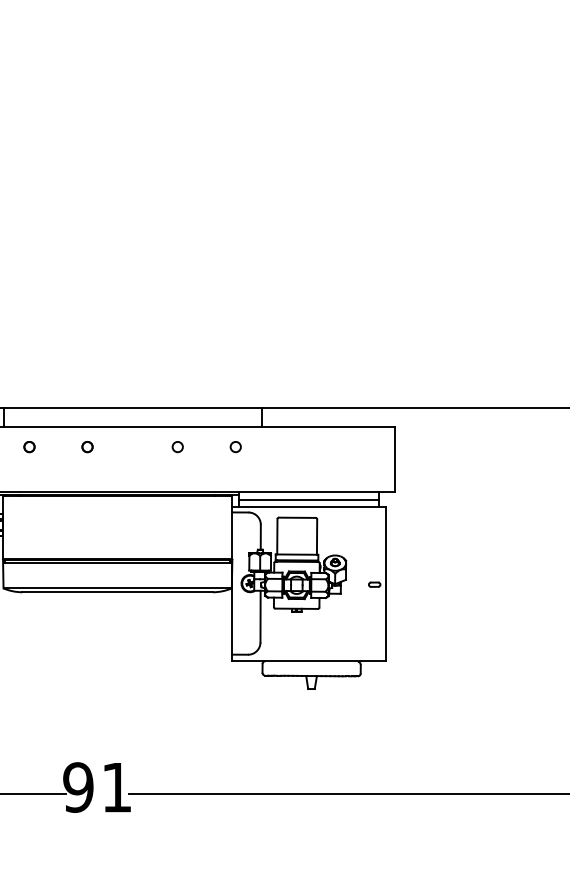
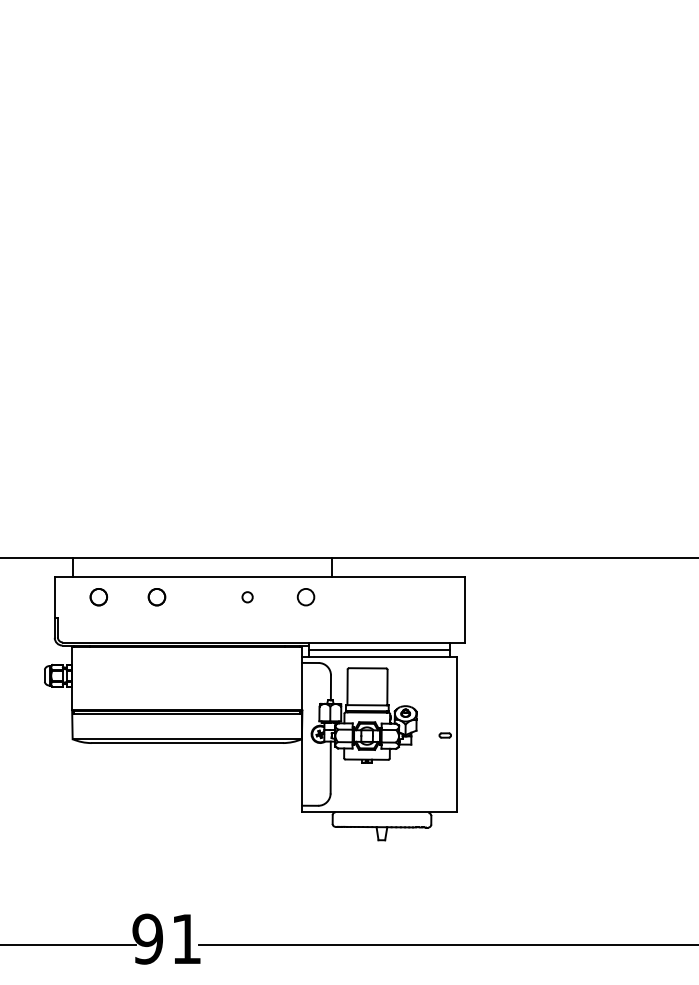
circle: (29, 447) -> (98, 597), size x1.6
part: (87, 447) -> (156, 597), size x1.6
circle: (235, 447) -> (305, 597), size x1.6

